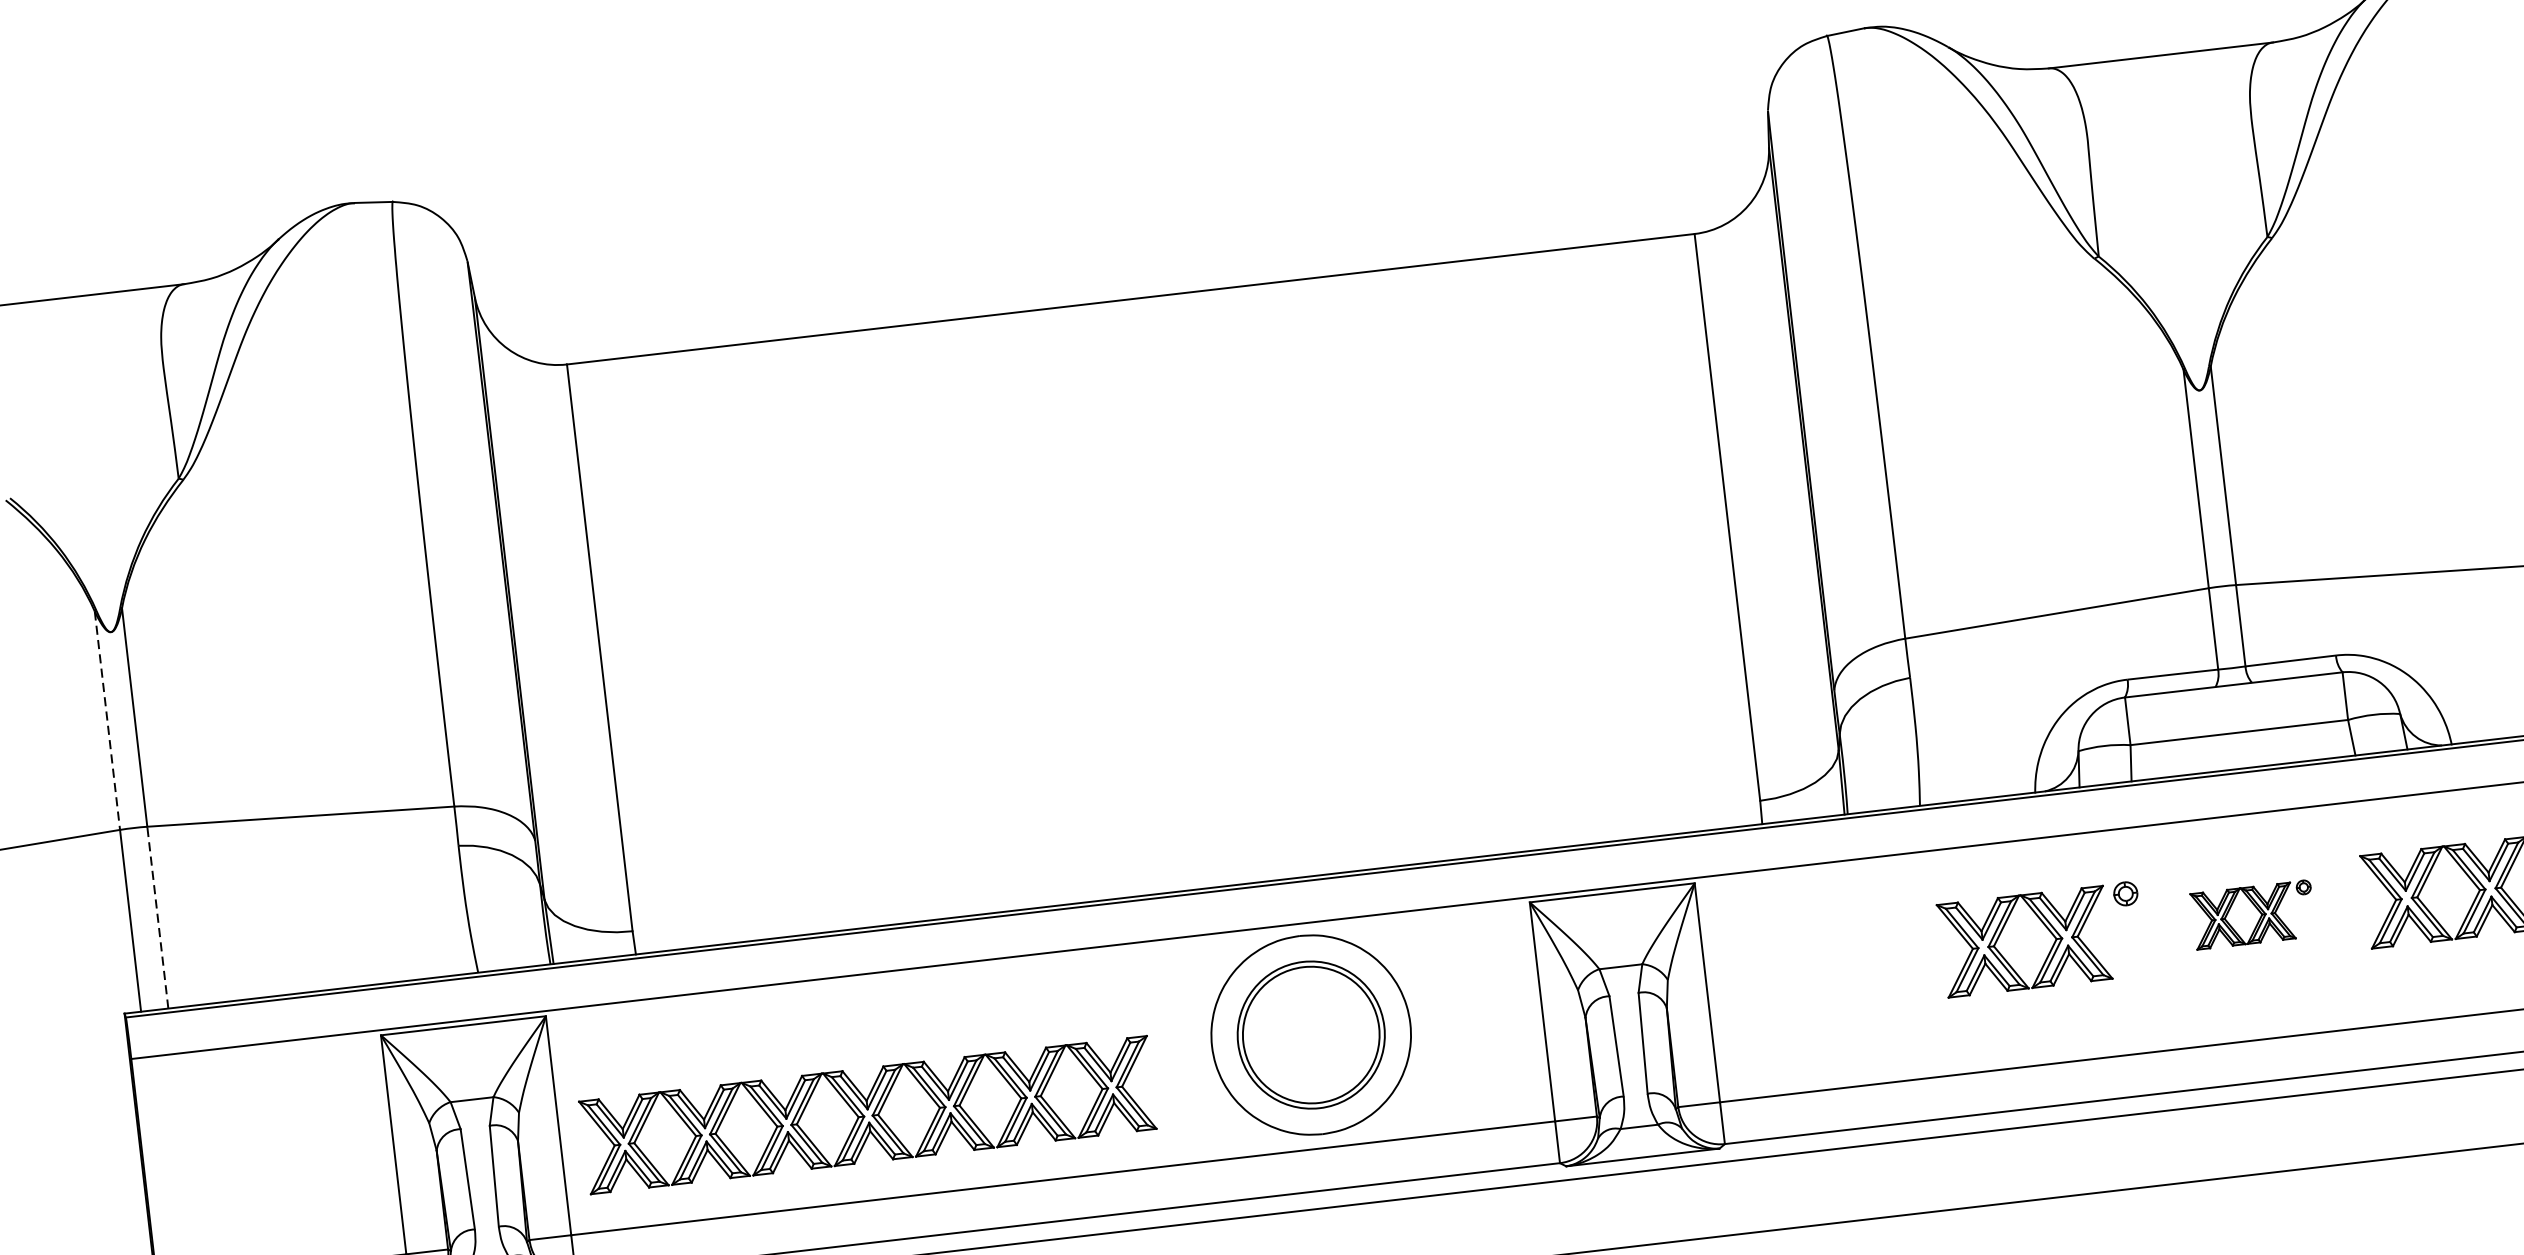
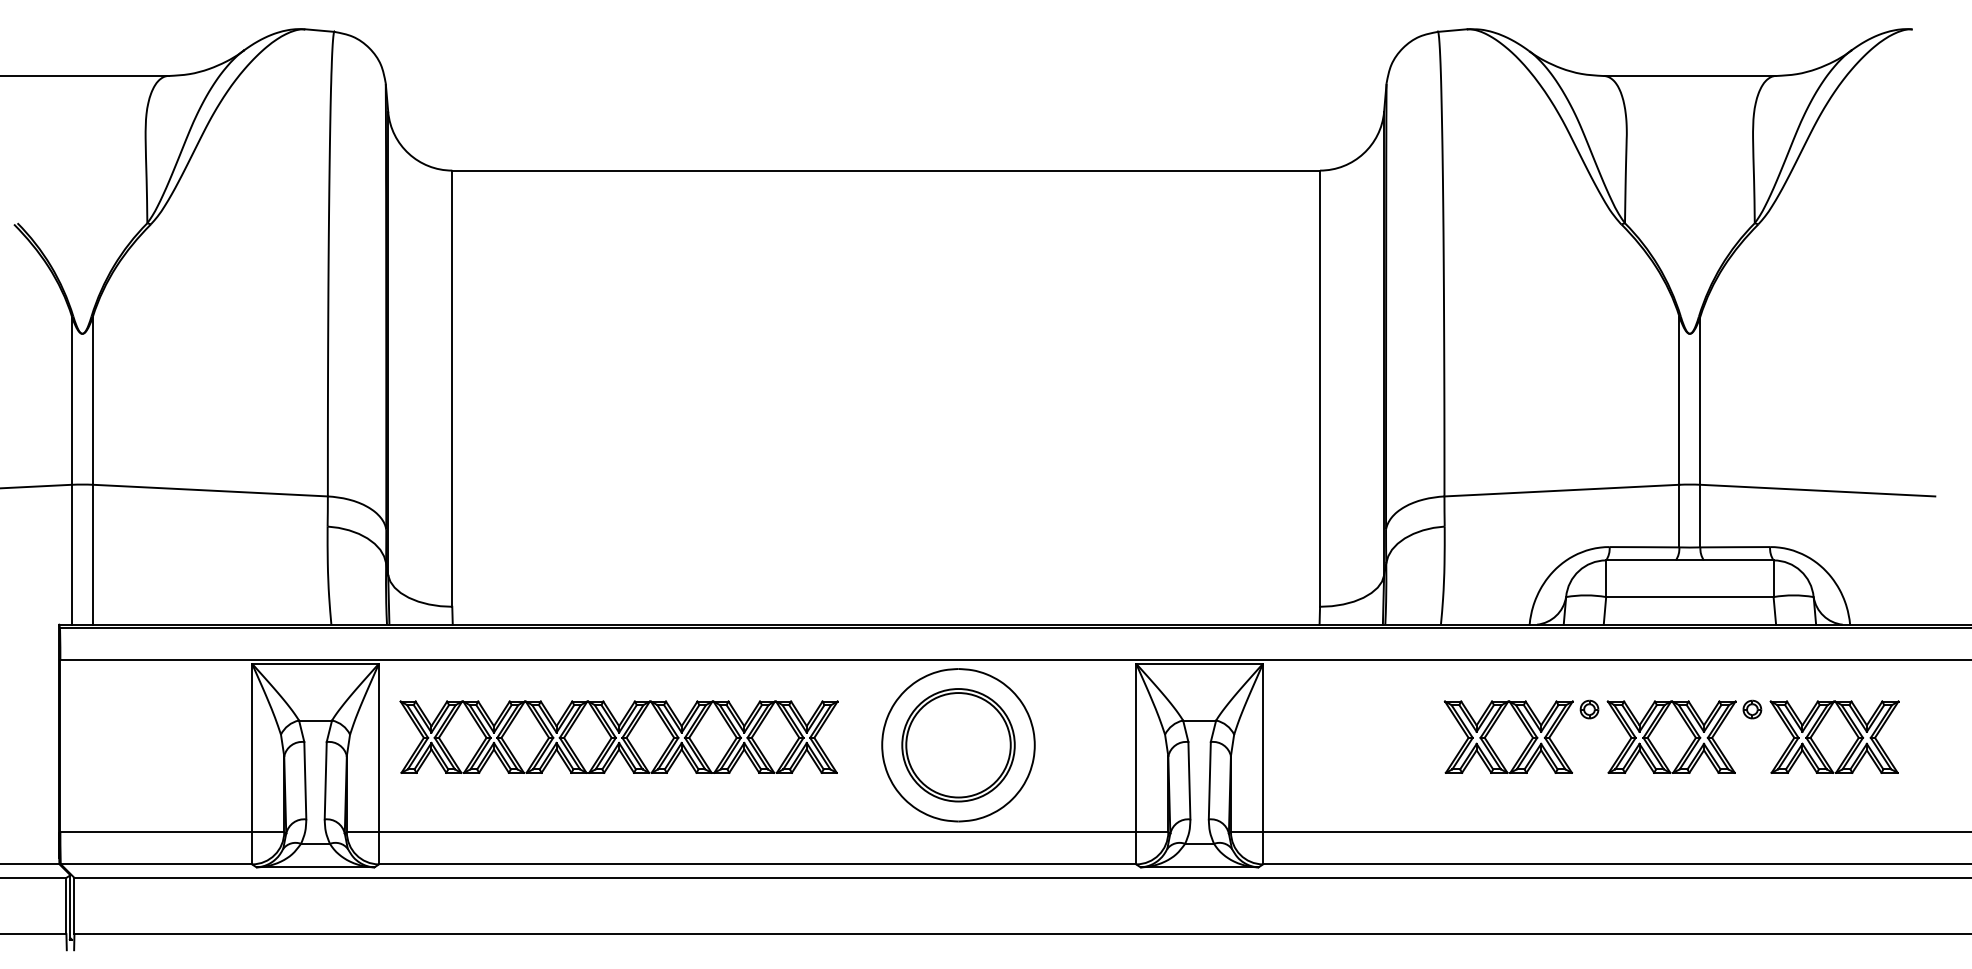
line: (106, 721) -> (71, 401), dashed -> solid
part: (2253, 914) -> (1684, 736), size x1.67
line: (157, 917) -> (92, 554), dashed -> solid
part: (867, 1114) -> (618, 736), moved

